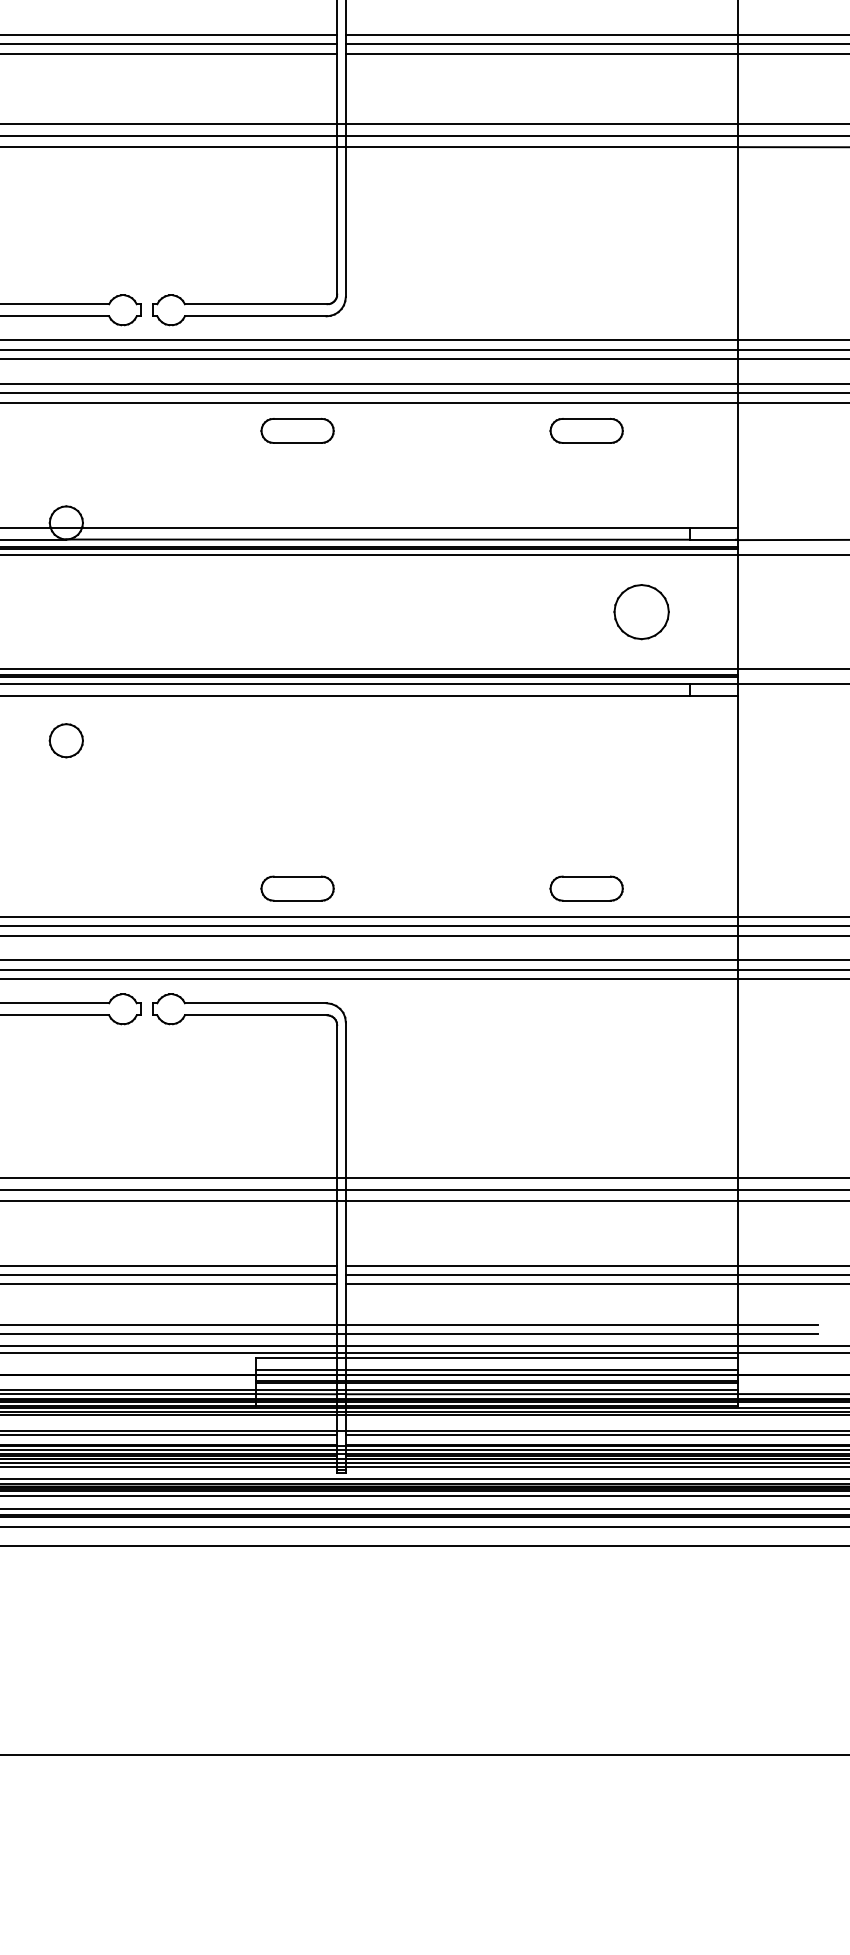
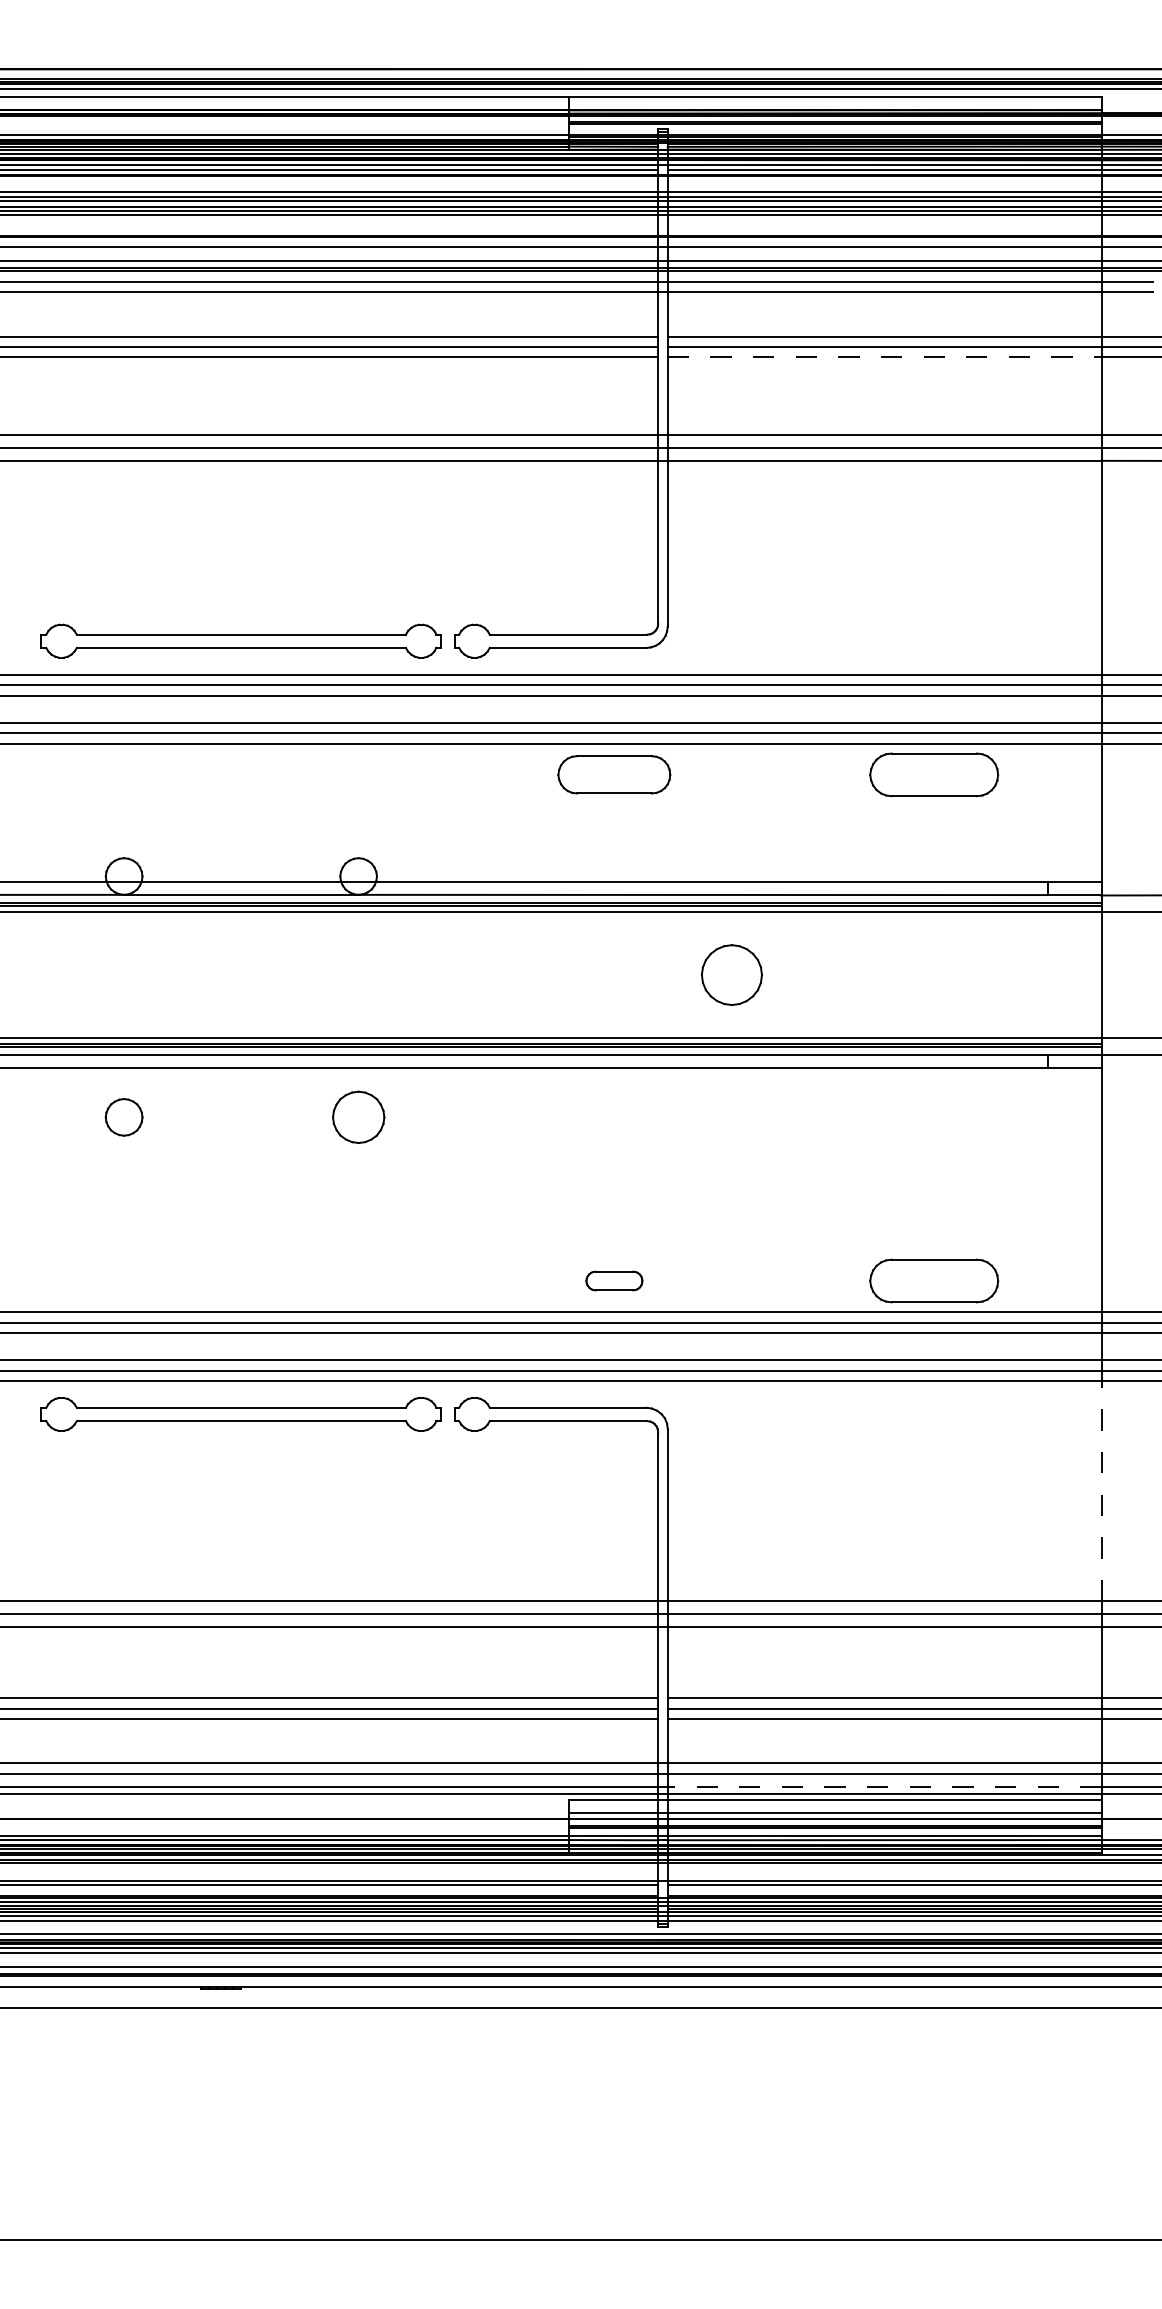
line: (541, 53) -> (884, 357), solid -> dashed
part: (297, 430) -> (614, 774), size x1.4
part: (586, 430) -> (933, 774), size x1.6
part: (641, 611) -> (731, 974), moved
part: (66, 740) -> (358, 1117), size x1.4
part: (297, 888) -> (614, 1280), size x0.7
part: (586, 888) -> (933, 1280), size x1.6
line: (738, 1078) -> (1101, 1490), solid -> dashed
line: (541, 1346) -> (884, 1787), solid -> dashed

